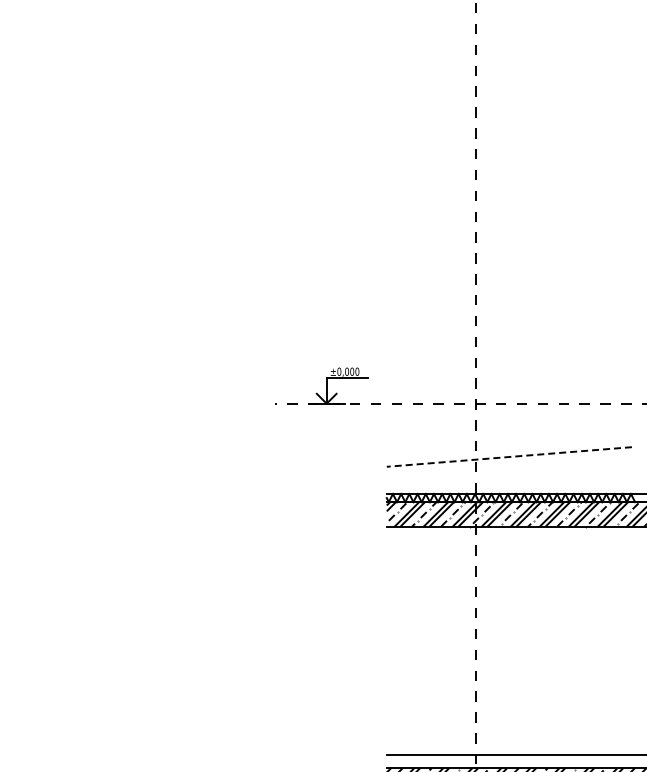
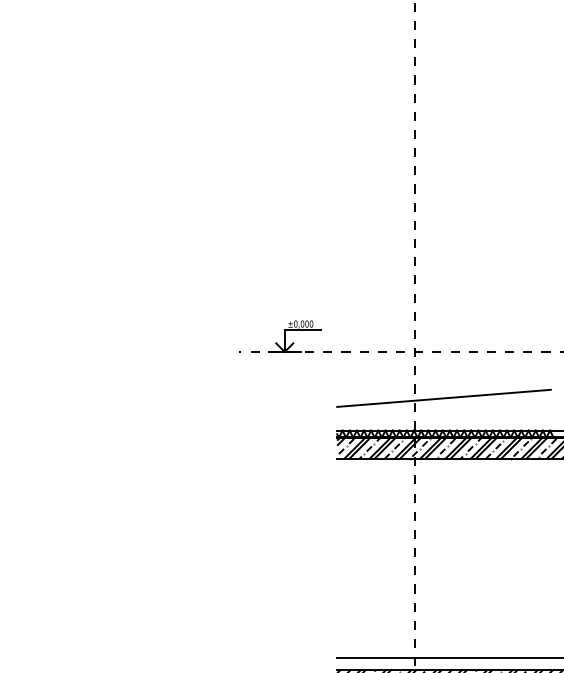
line: (509, 456) -> (444, 397), dashed -> solid

